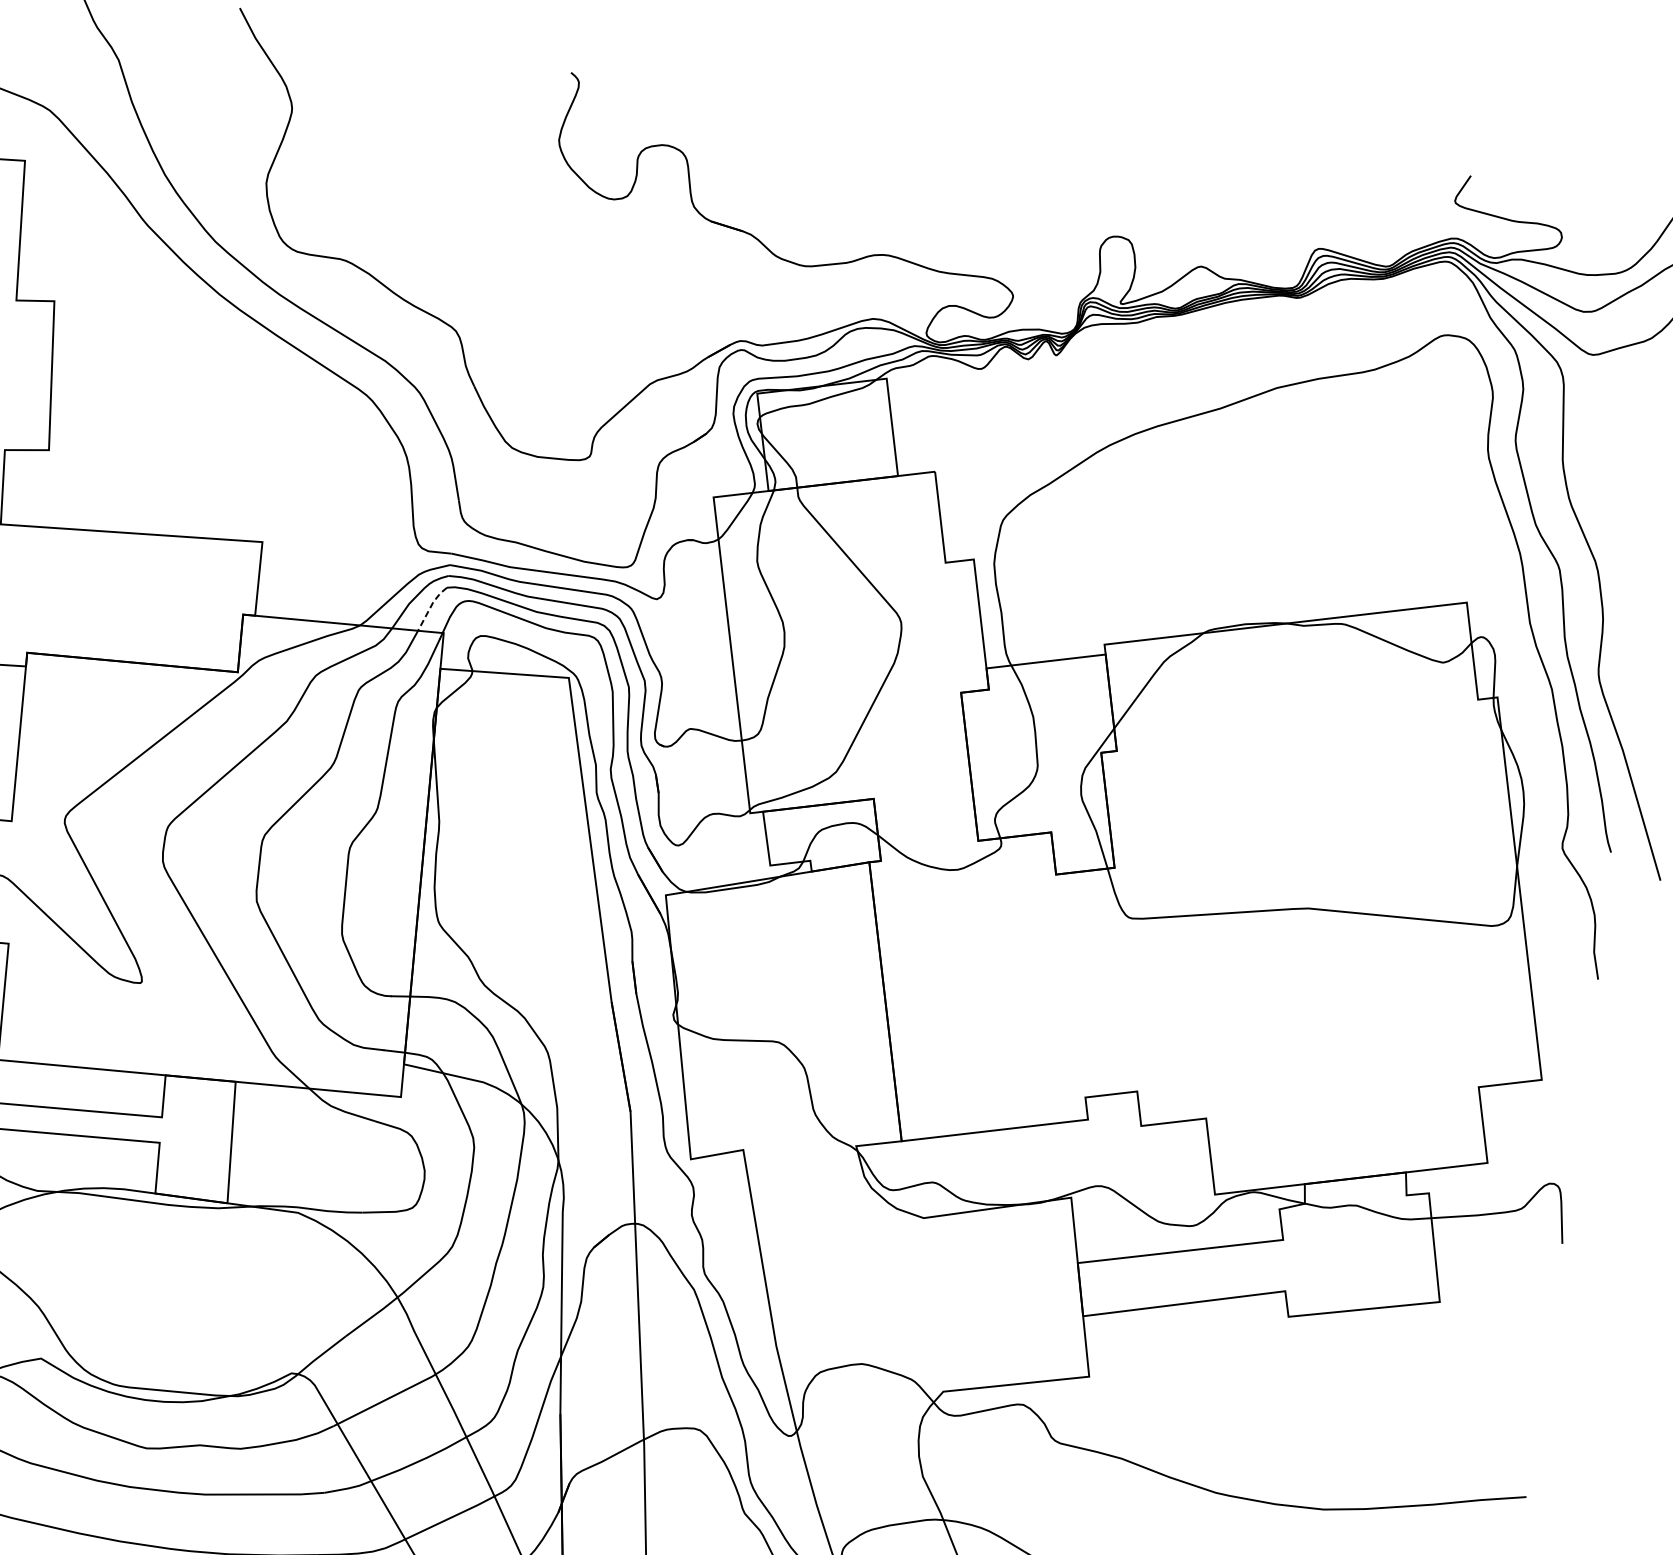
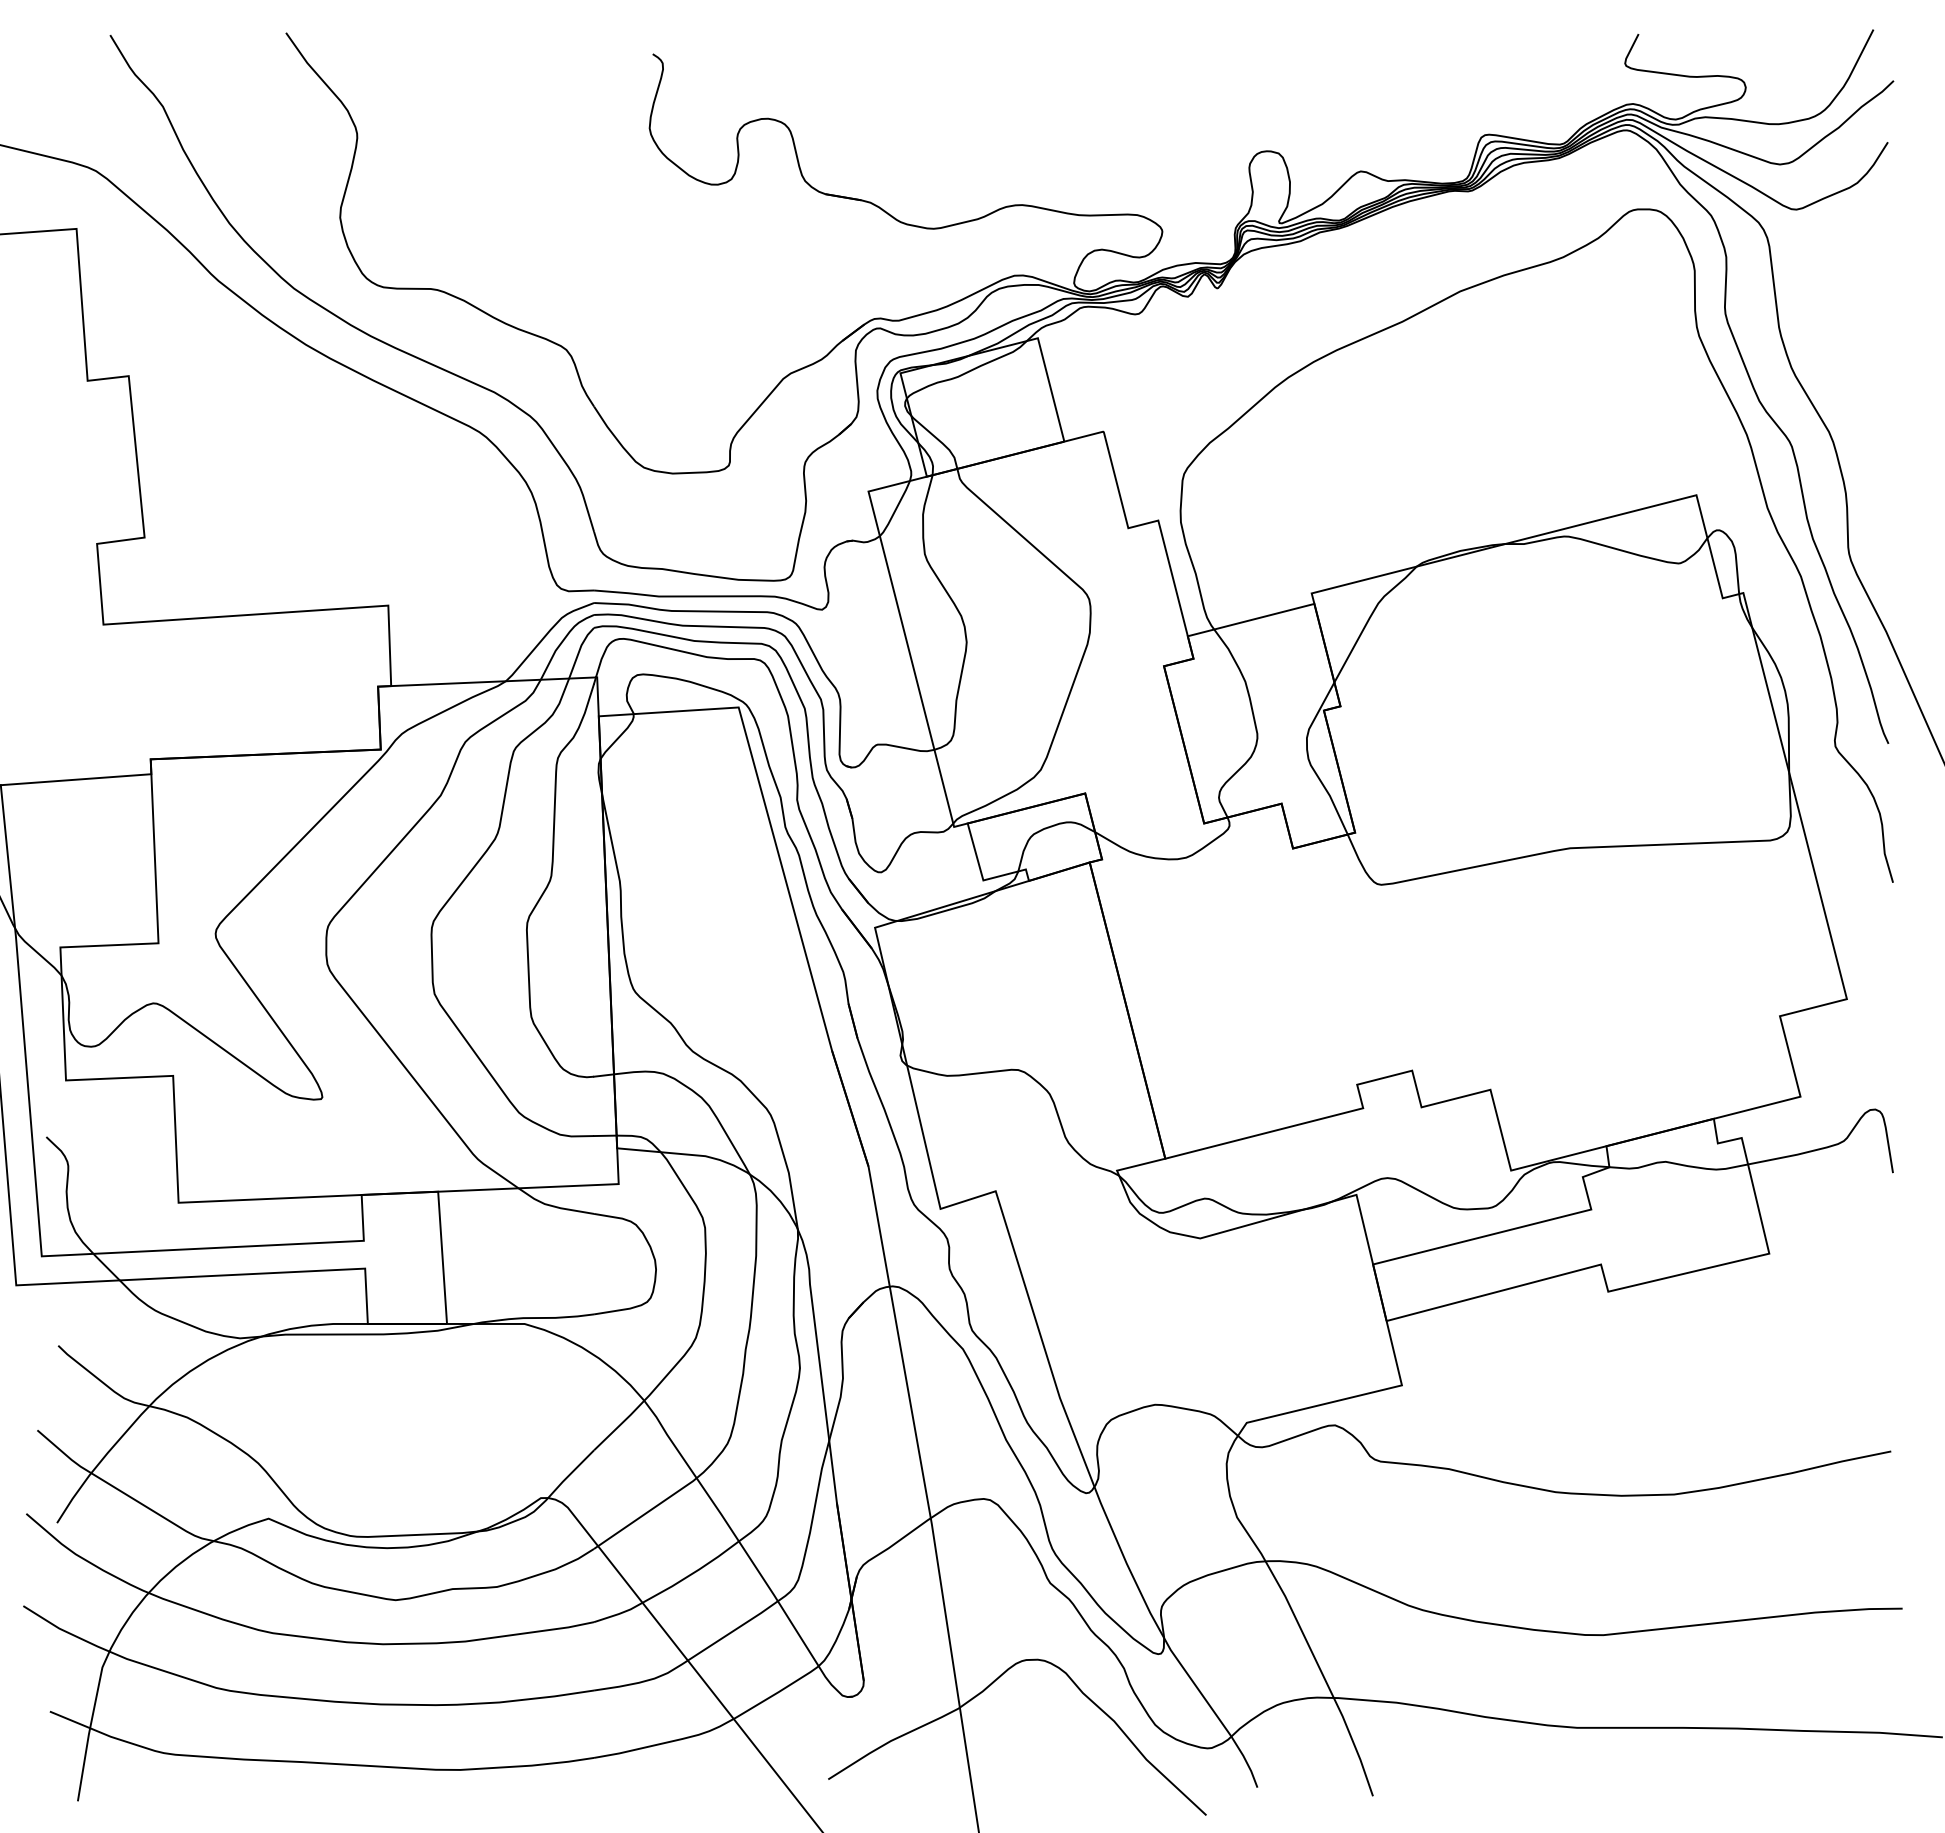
line: (430, 606) -> (579, 650), dashed -> solid

